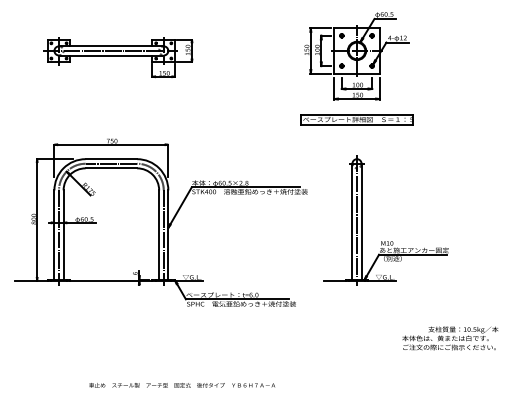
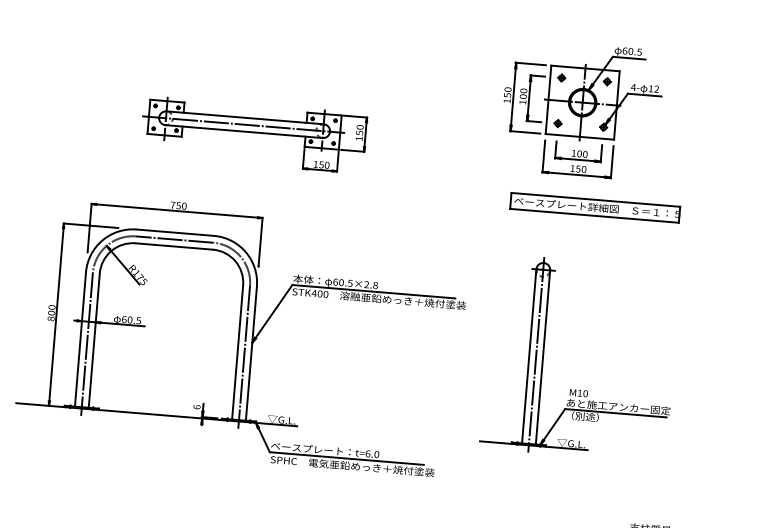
part: (356, 56) -> (581, 110), moved
part: (118, 57) -> (254, 135), moved
part: (356, 119) -> (594, 207), moved

